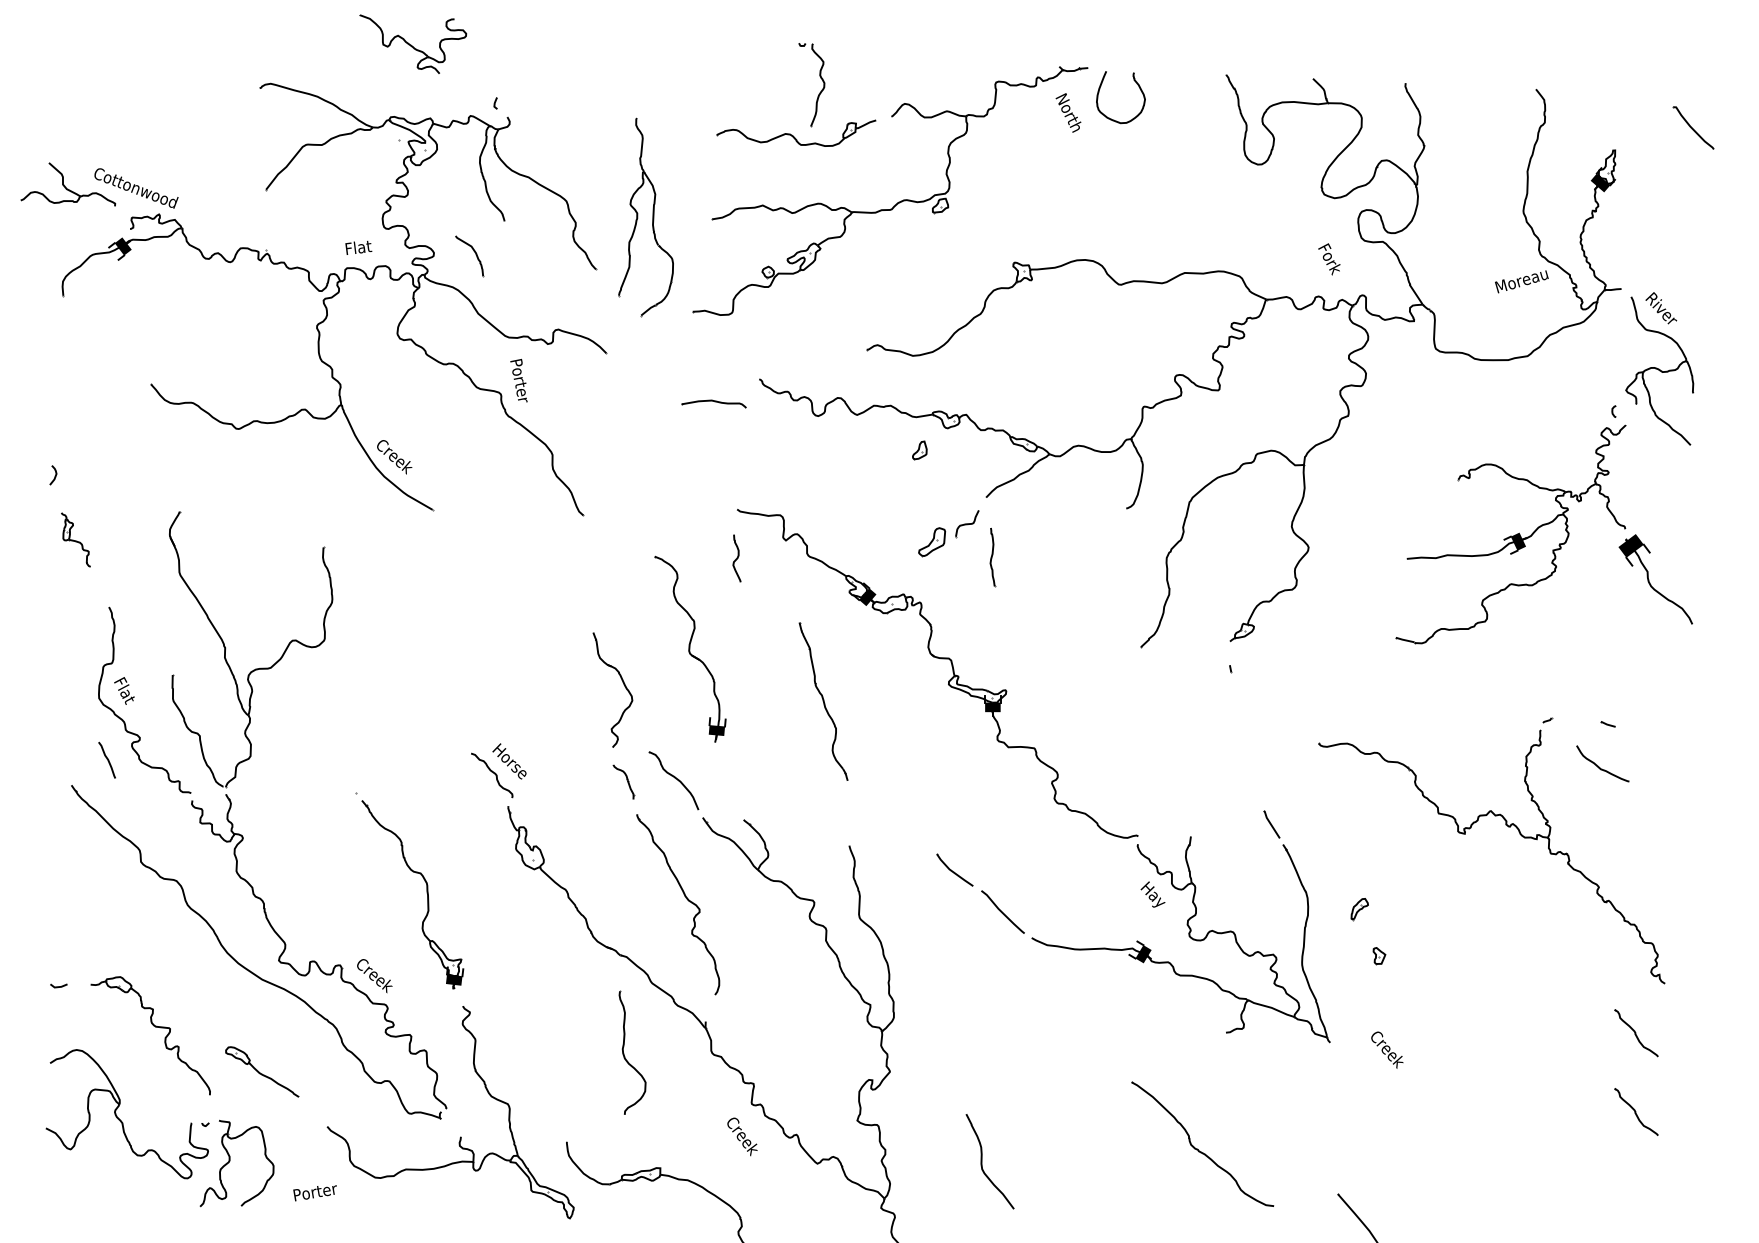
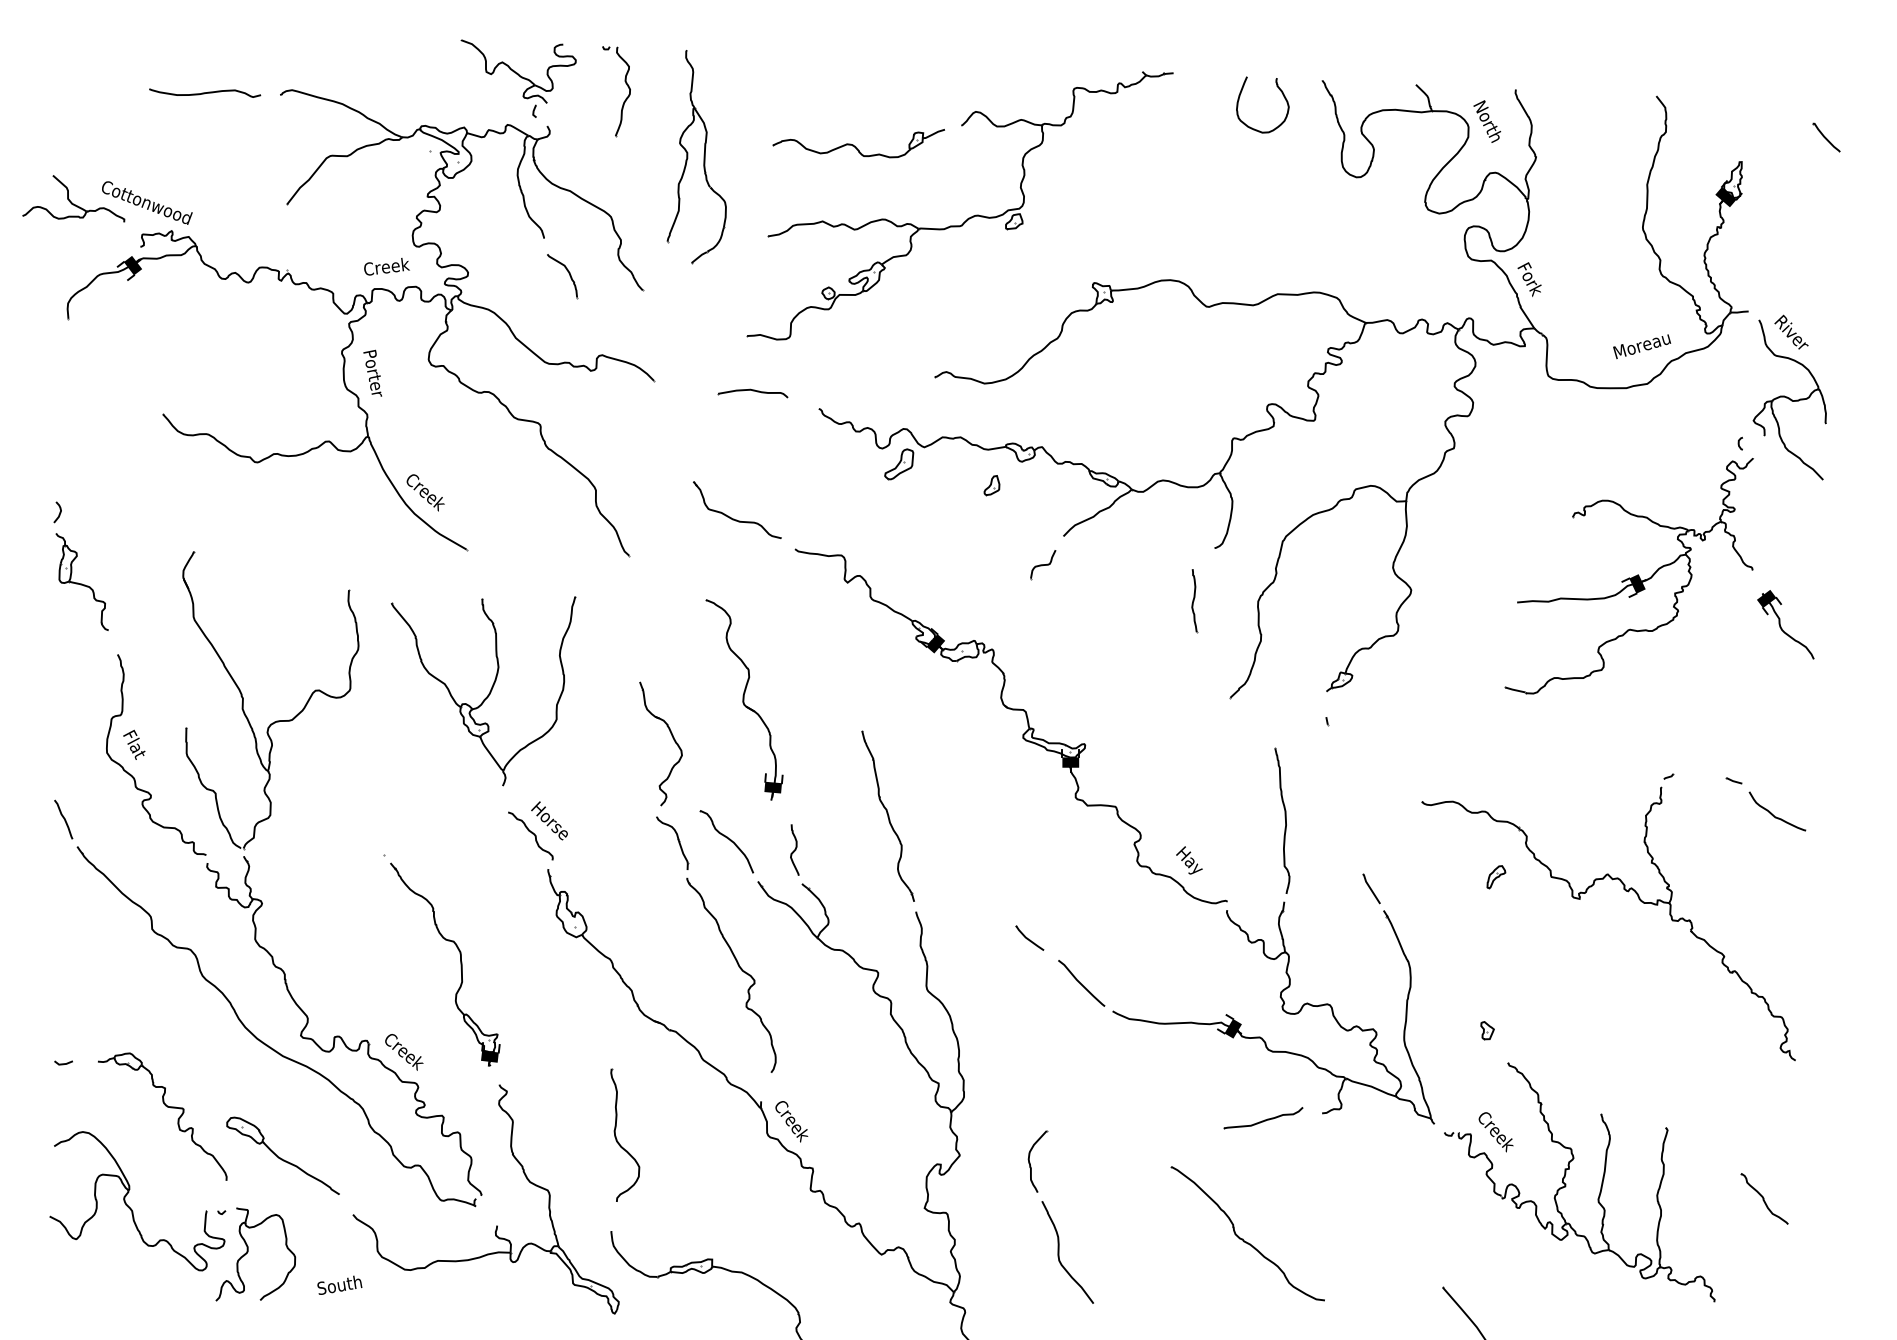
part: (413, 44) -> (518, 71), moved
curve: (1136, 84) -> (1279, 90), moved
curve: (190, 85) -> (205, 92), added
part: (820, 91) -> (625, 98), moved
text: (1068, 112) -> (1487, 121), moved
part: (1693, 127) -> (1826, 137), size x0.62
part: (652, 217) -> (703, 157), moved
text: (358, 247) -> (386, 266), Flat -> Creek
part: (475, 253) -> (568, 273), moved
text: (1329, 259) -> (1529, 279), moved
text: (1522, 281) -> (1642, 346), moved
text: (518, 379) -> (372, 372), moved
part: (713, 404) -> (752, 393), moved
part: (681, 480) -> (734, 518), added
part: (75, 539) -> (81, 581), size x1.67
part: (932, 542) -> (899, 464), moved
curve: (736, 557) -> (794, 849), moved
part: (992, 557) -> (1194, 601), moved
part: (1655, 579) -> (1785, 624), size x0.71
part: (448, 641) -> (483, 691), added
part: (822, 700) -> (887, 815), moved
curve: (106, 760) -> (63, 819), moved
part: (1189, 761) -> (1282, 820), added
curve: (1599, 766) -> (1773, 814), moved
part: (623, 781) -> (672, 842), size x1.43
part: (954, 869) -> (1029, 937), size x0.71
text: (1153, 894) -> (1189, 860), moved
part: (1359, 909) -> (1496, 877), moved
part: (1636, 1032) -> (1764, 1113), removed
part: (1171, 1037) -> (1263, 1118), added
part: (624, 1054) -> (616, 1136), moved
part: (261, 1071) -> (282, 1155), size x1.43
part: (955, 1078) -> (1030, 1162), added
part: (1452, 1098) -> (1566, 1184), added
text: (742, 1136) -> (791, 1121), moved
part: (1197, 1148) -> (1242, 1238), moved
text: (314, 1192) -> (339, 1285), Porter -> South

